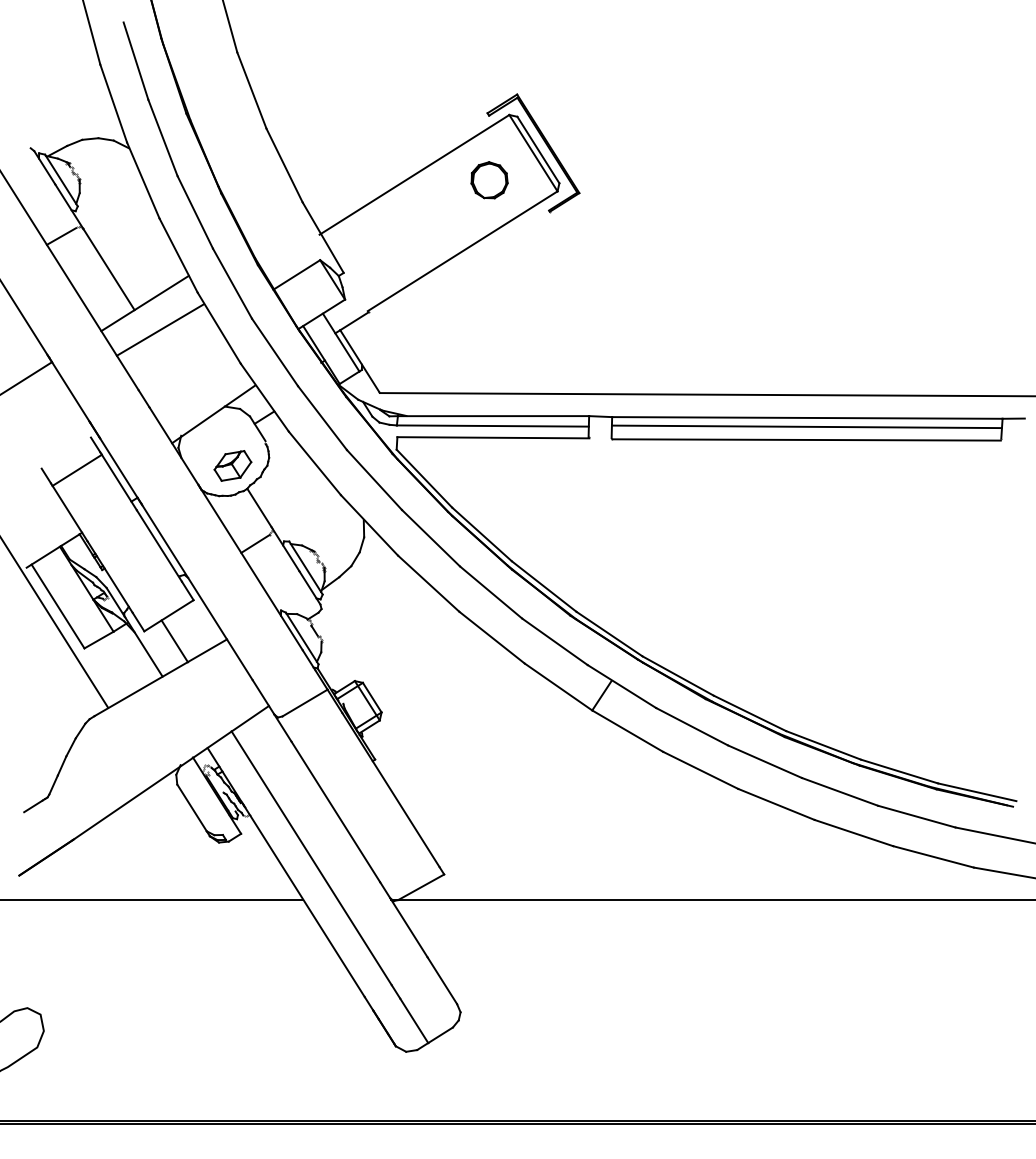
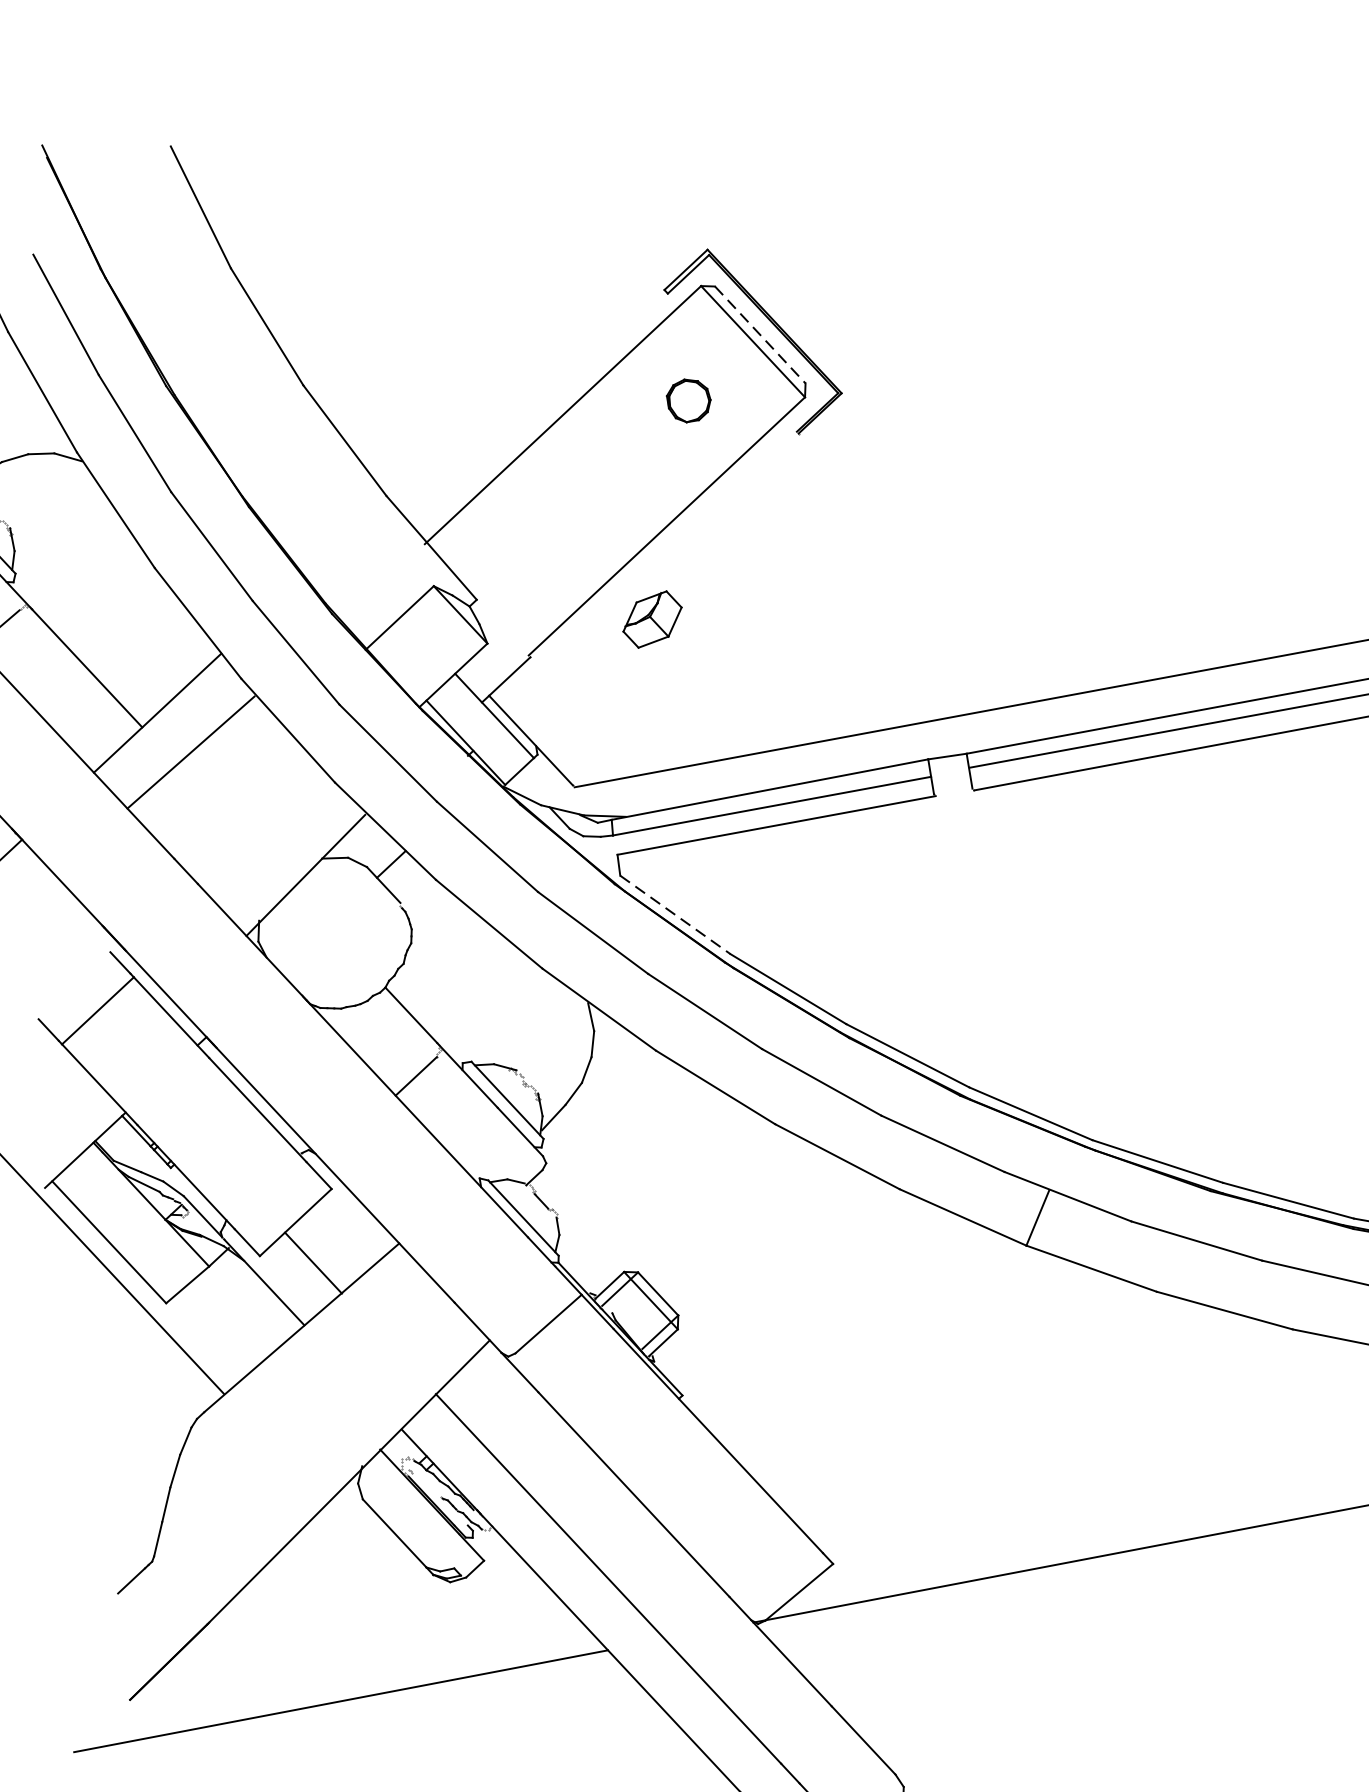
line: (538, 150) -> (760, 335), solid -> dashed
part: (489, 180) -> (688, 400), size x0.7
part: (232, 465) -> (651, 618), moved
line: (424, 479) -> (675, 916), solid -> dashed

